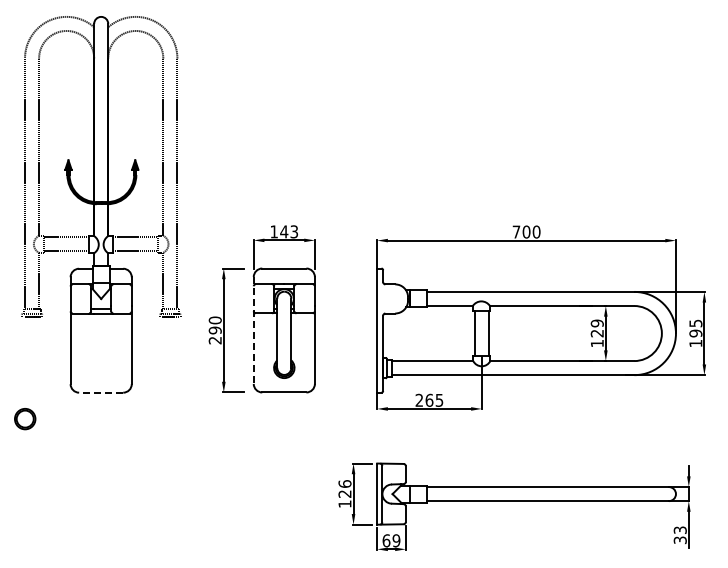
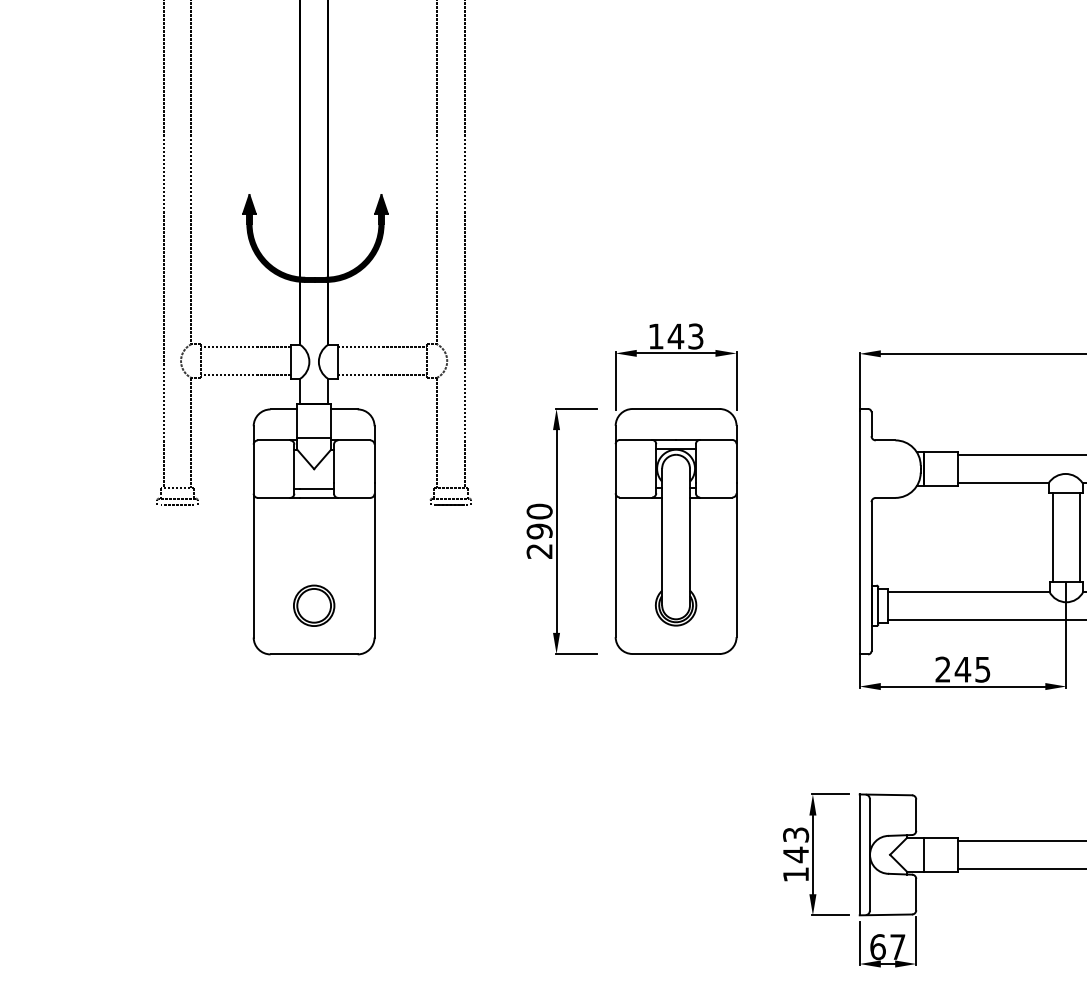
line: (253, 331) -> (615, 533), dashed -> solid
line: (100, 392) -> (312, 654), dashed -> solid
text: (429, 399) -> (963, 667), 265 -> 245
part: (25, 419) -> (314, 606), moved
text: (344, 489) -> (795, 845), 126 -> 143
text: (396, 540) -> (897, 946), 69 -> 67

